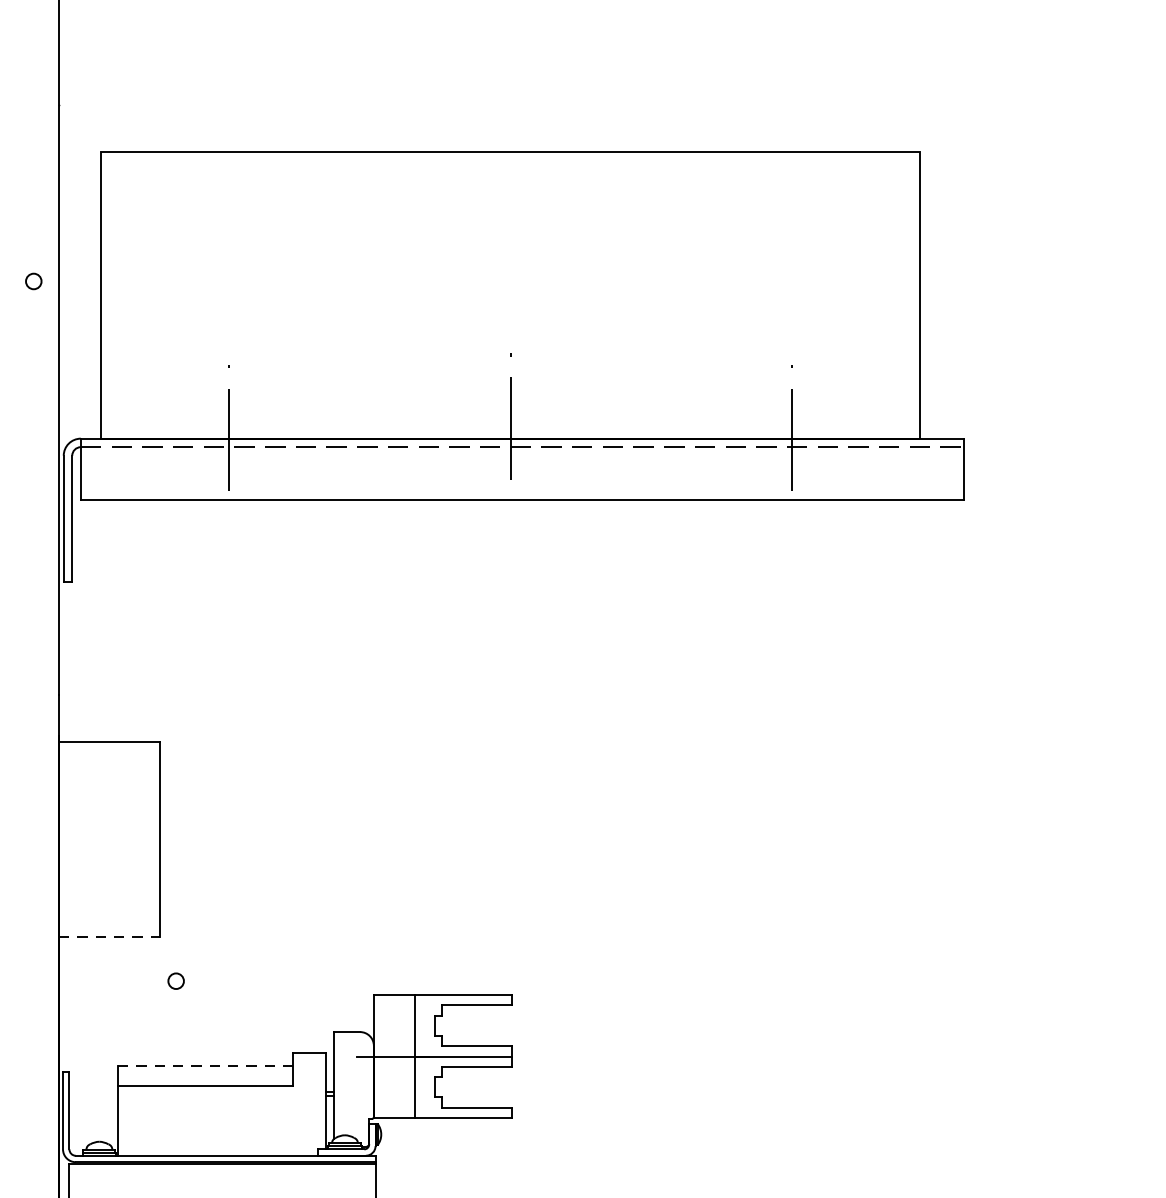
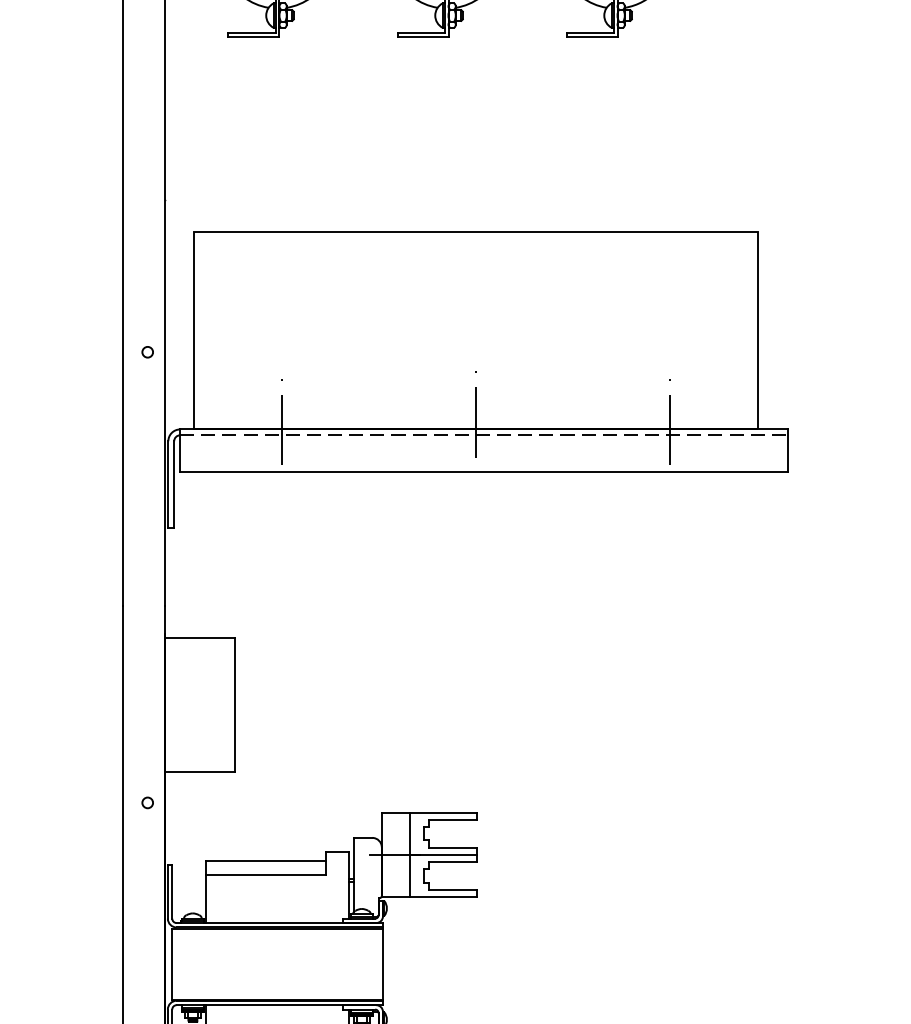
circle: (33, 281) -> (147, 352), moved
line: (108, 937) -> (199, 772), dashed -> solid
circle: (175, 980) -> (147, 802), moved
line: (204, 1066) -> (265, 861), dashed -> solid

